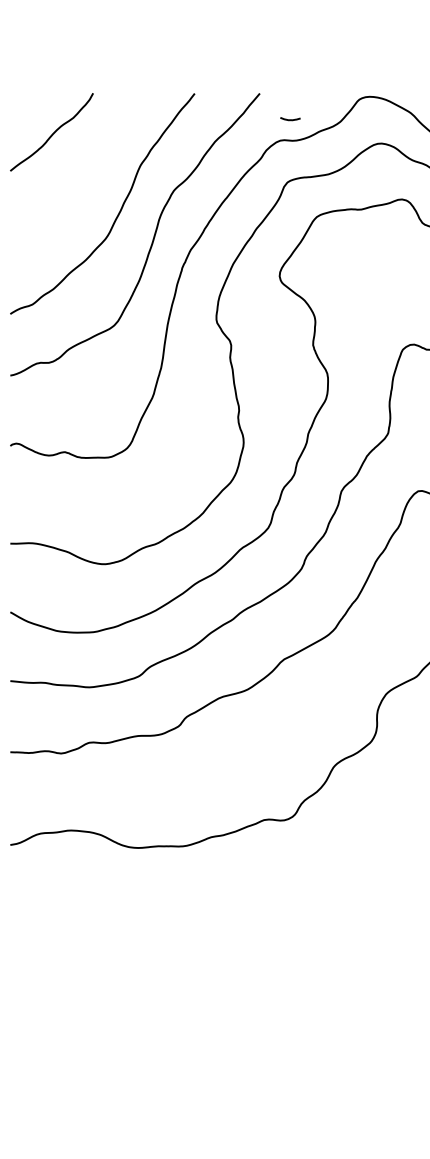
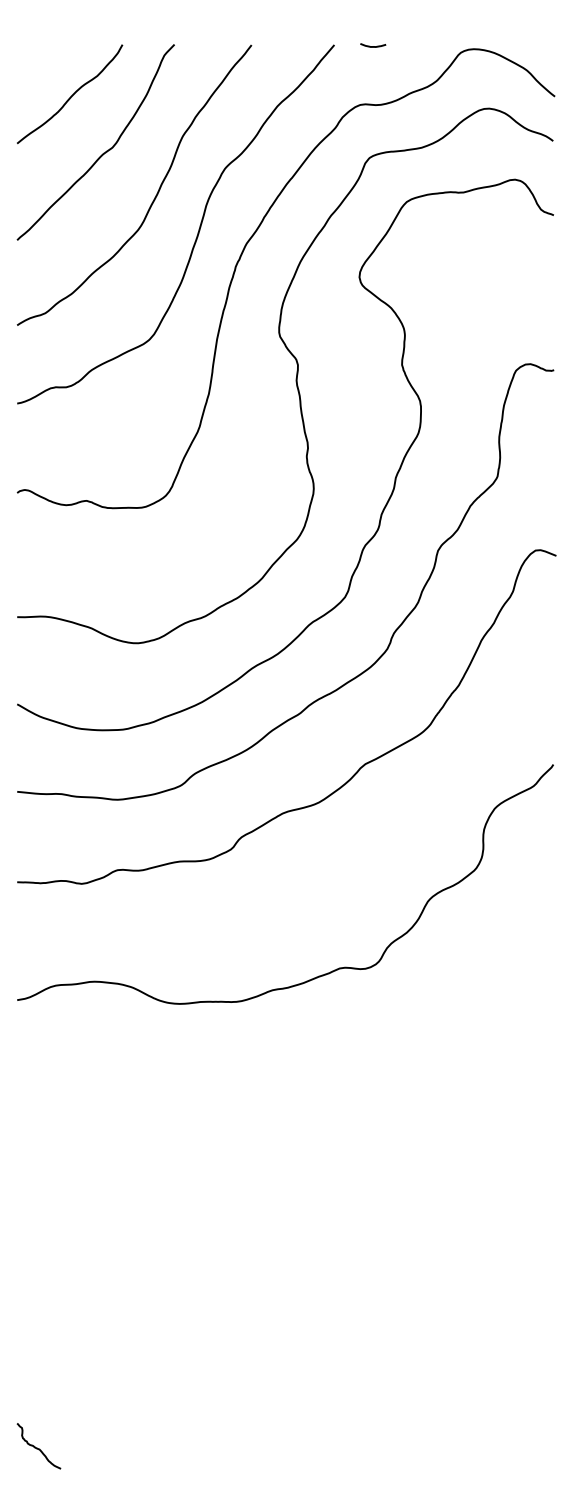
curve: (290, 119) -> (373, 46), moved
curve: (78, 178) -> (103, 152), added

